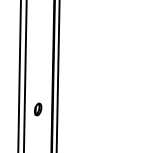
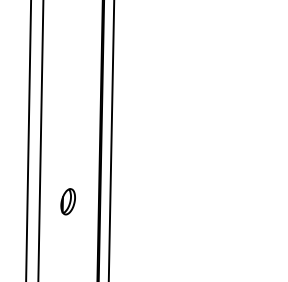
part: (38, 109) -> (68, 201), moved

